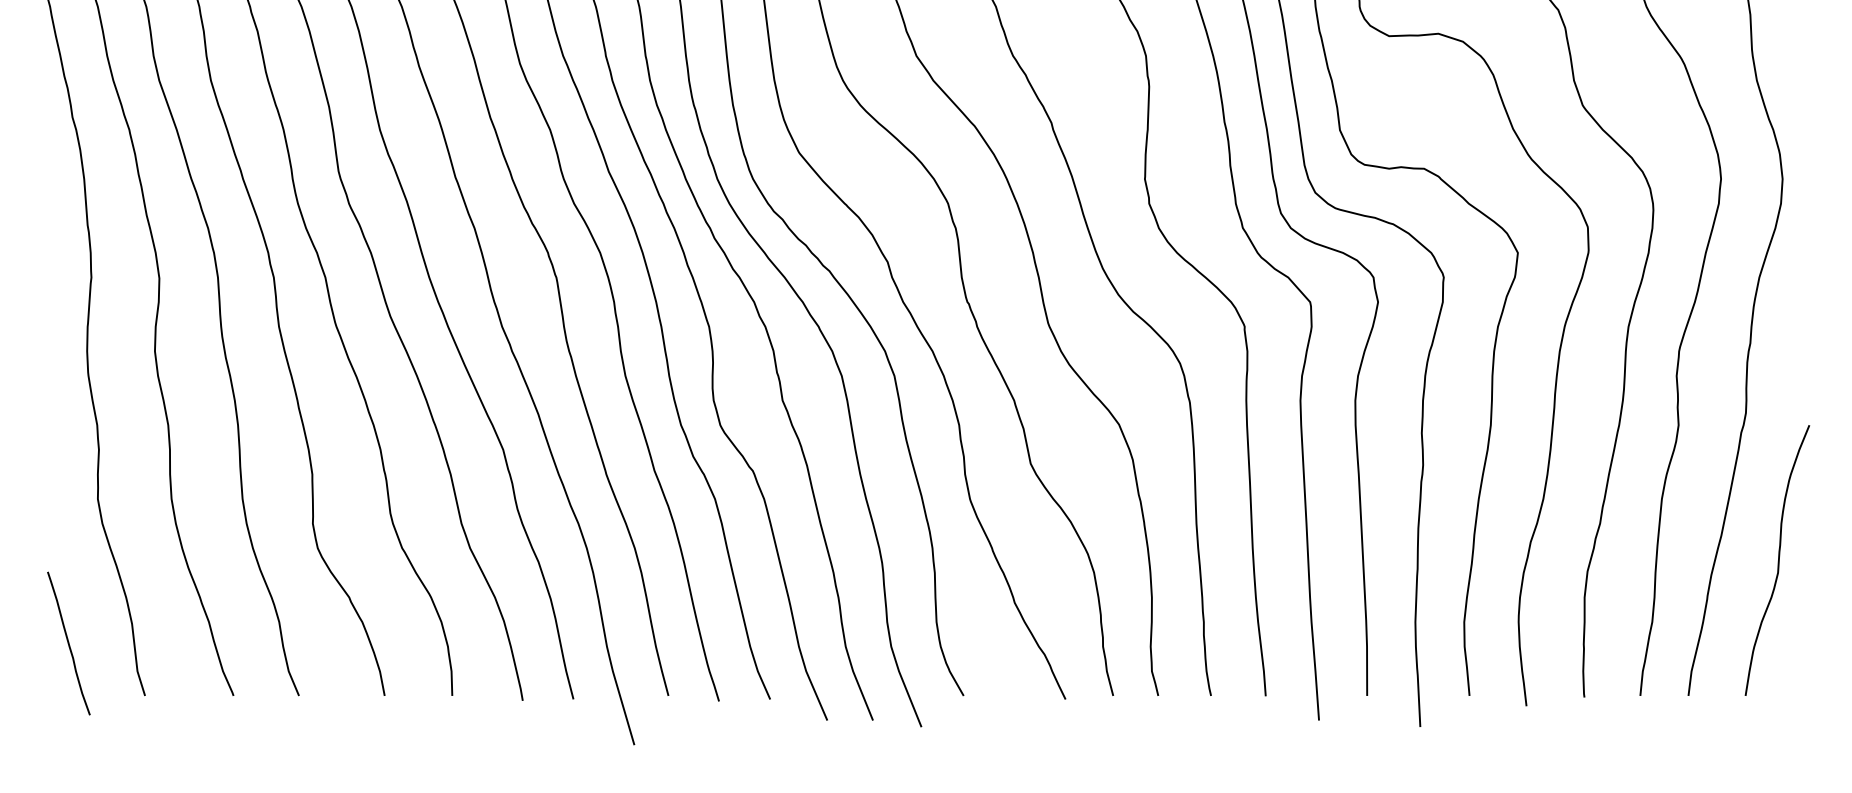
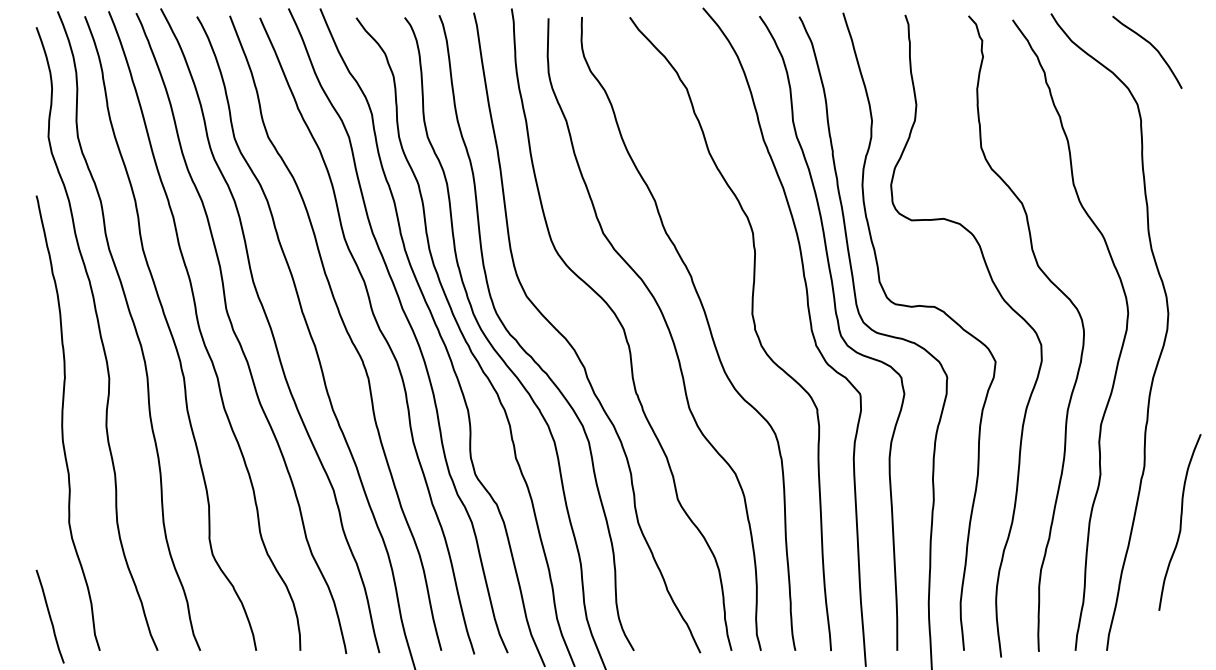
curve: (1778, 560) -> (1180, 522), moved

